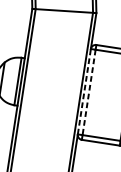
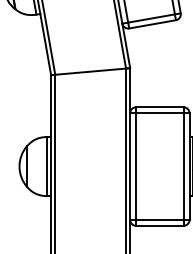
line: (84, 91) -> (130, 166), dashed -> solid
line: (89, 93) -> (136, 167), dashed -> solid

